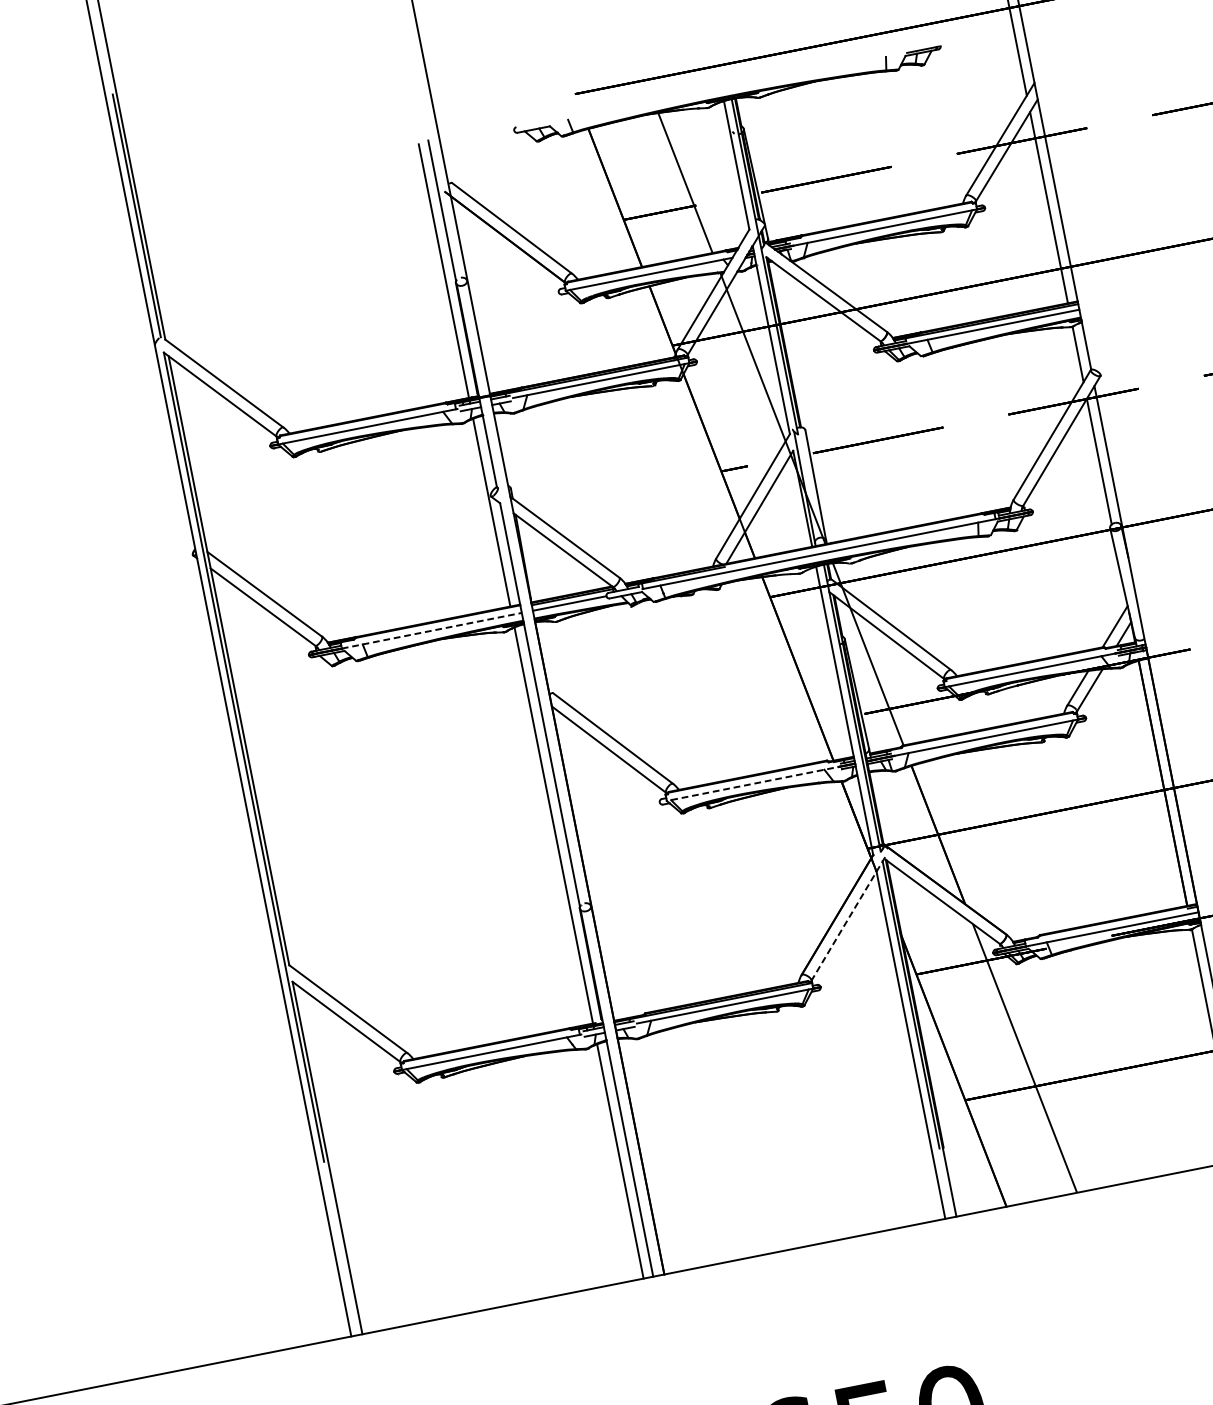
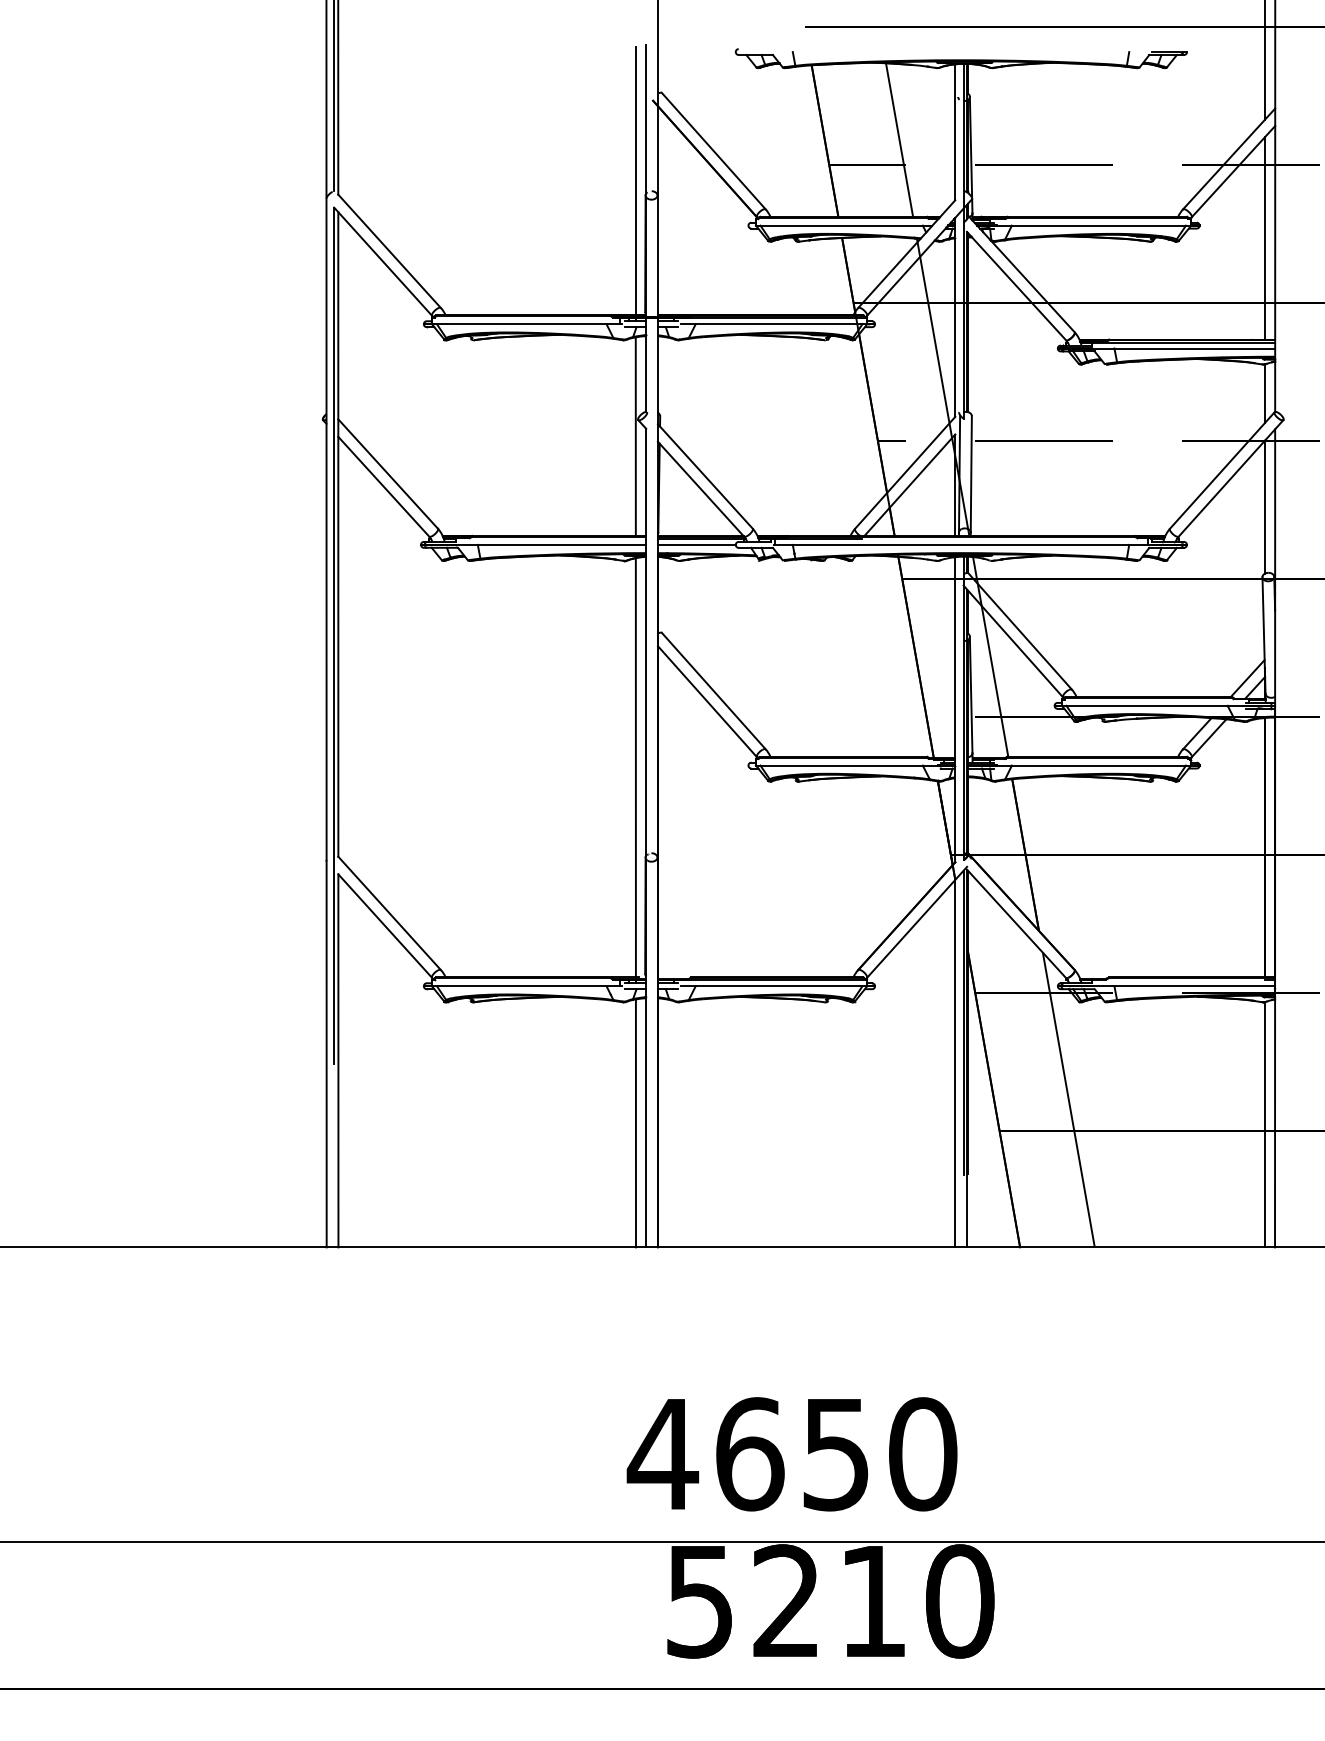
line: (432, 630) -> (551, 544), dashed -> solid
line: (755, 783) -> (849, 765), dashed -> solid
line: (848, 918) -> (917, 922), dashed -> solid

